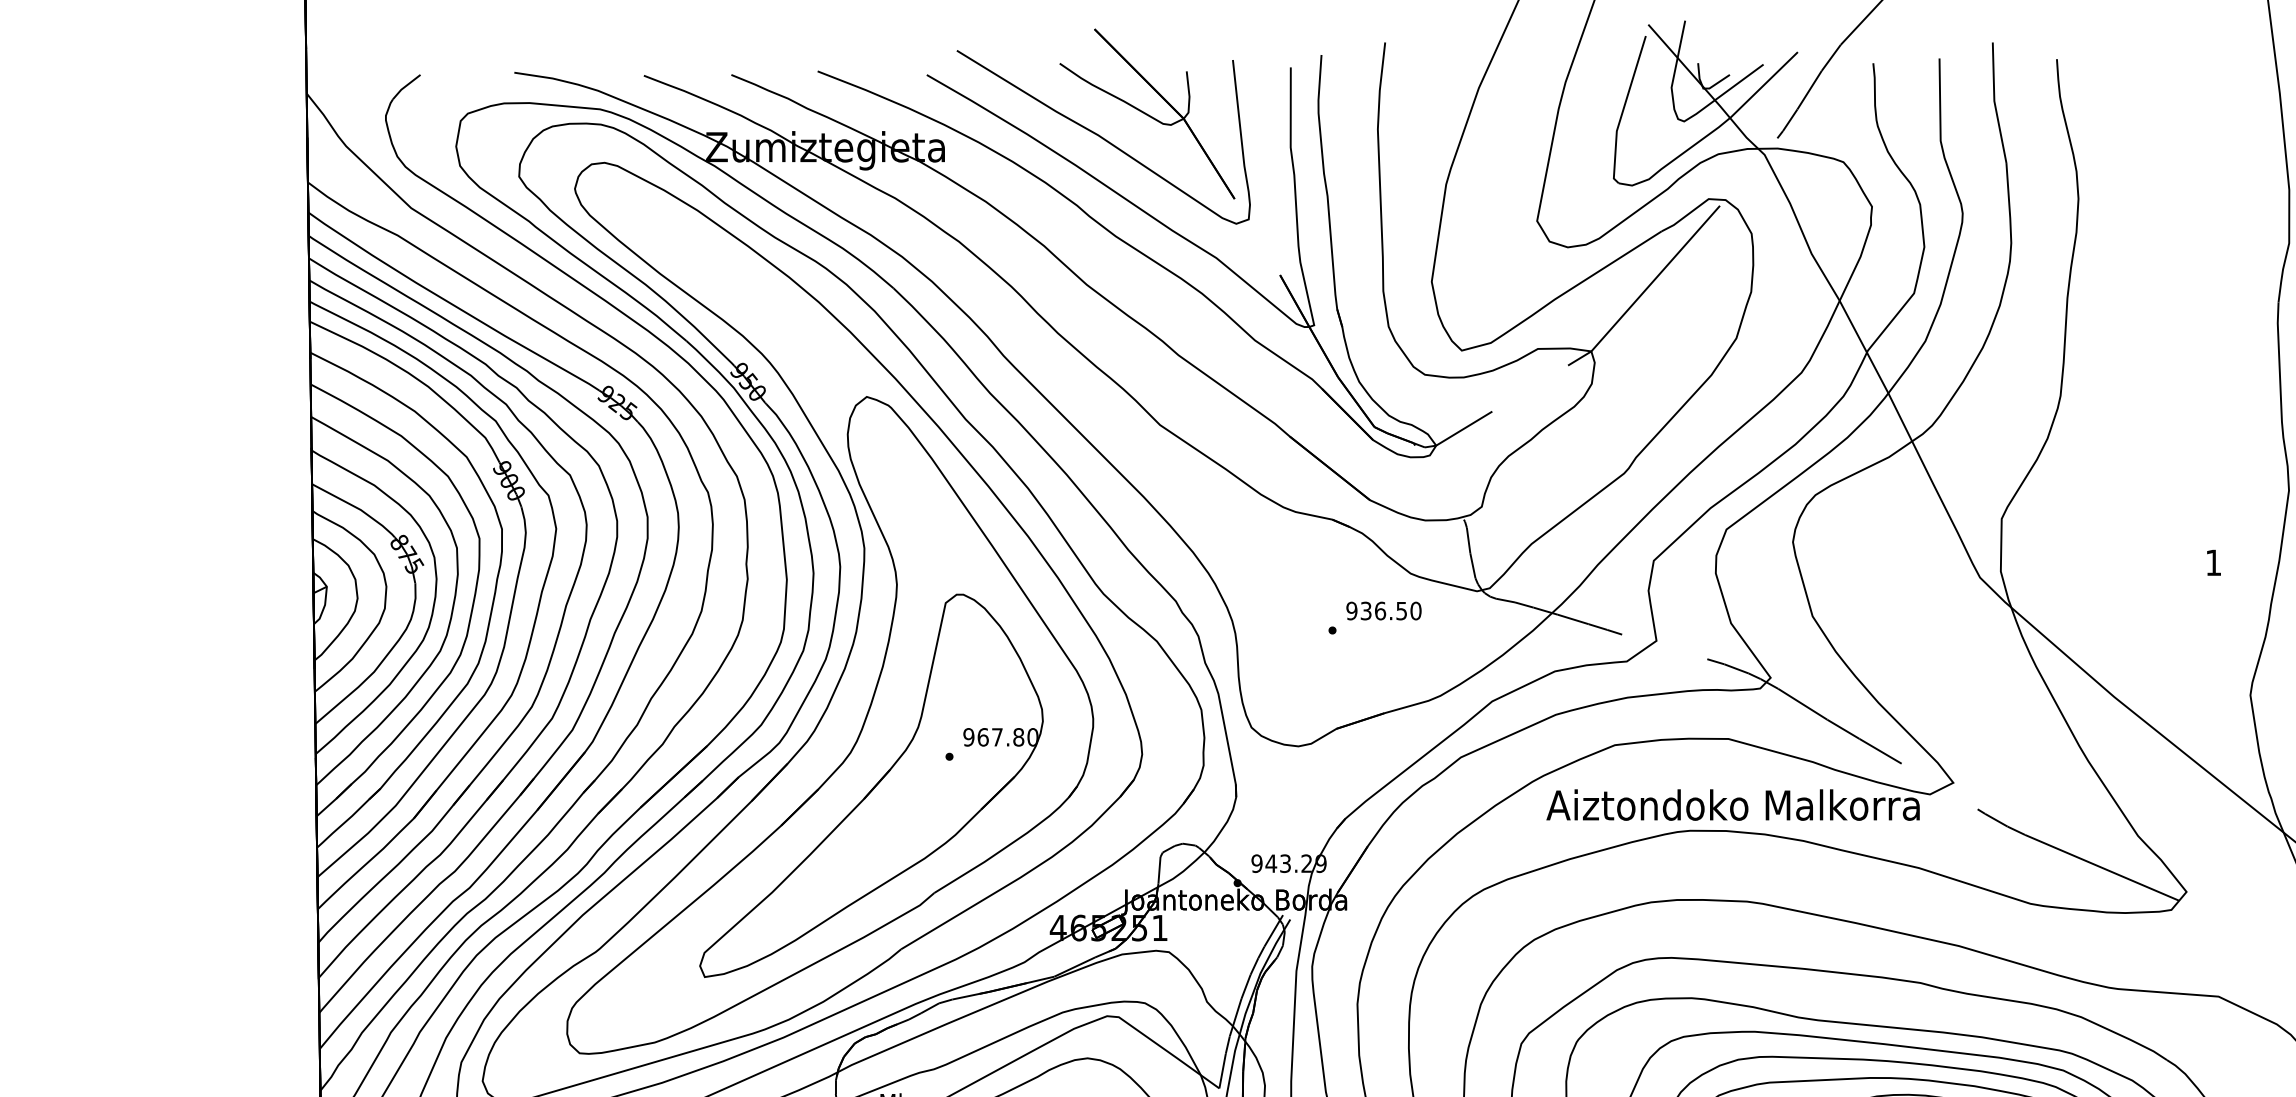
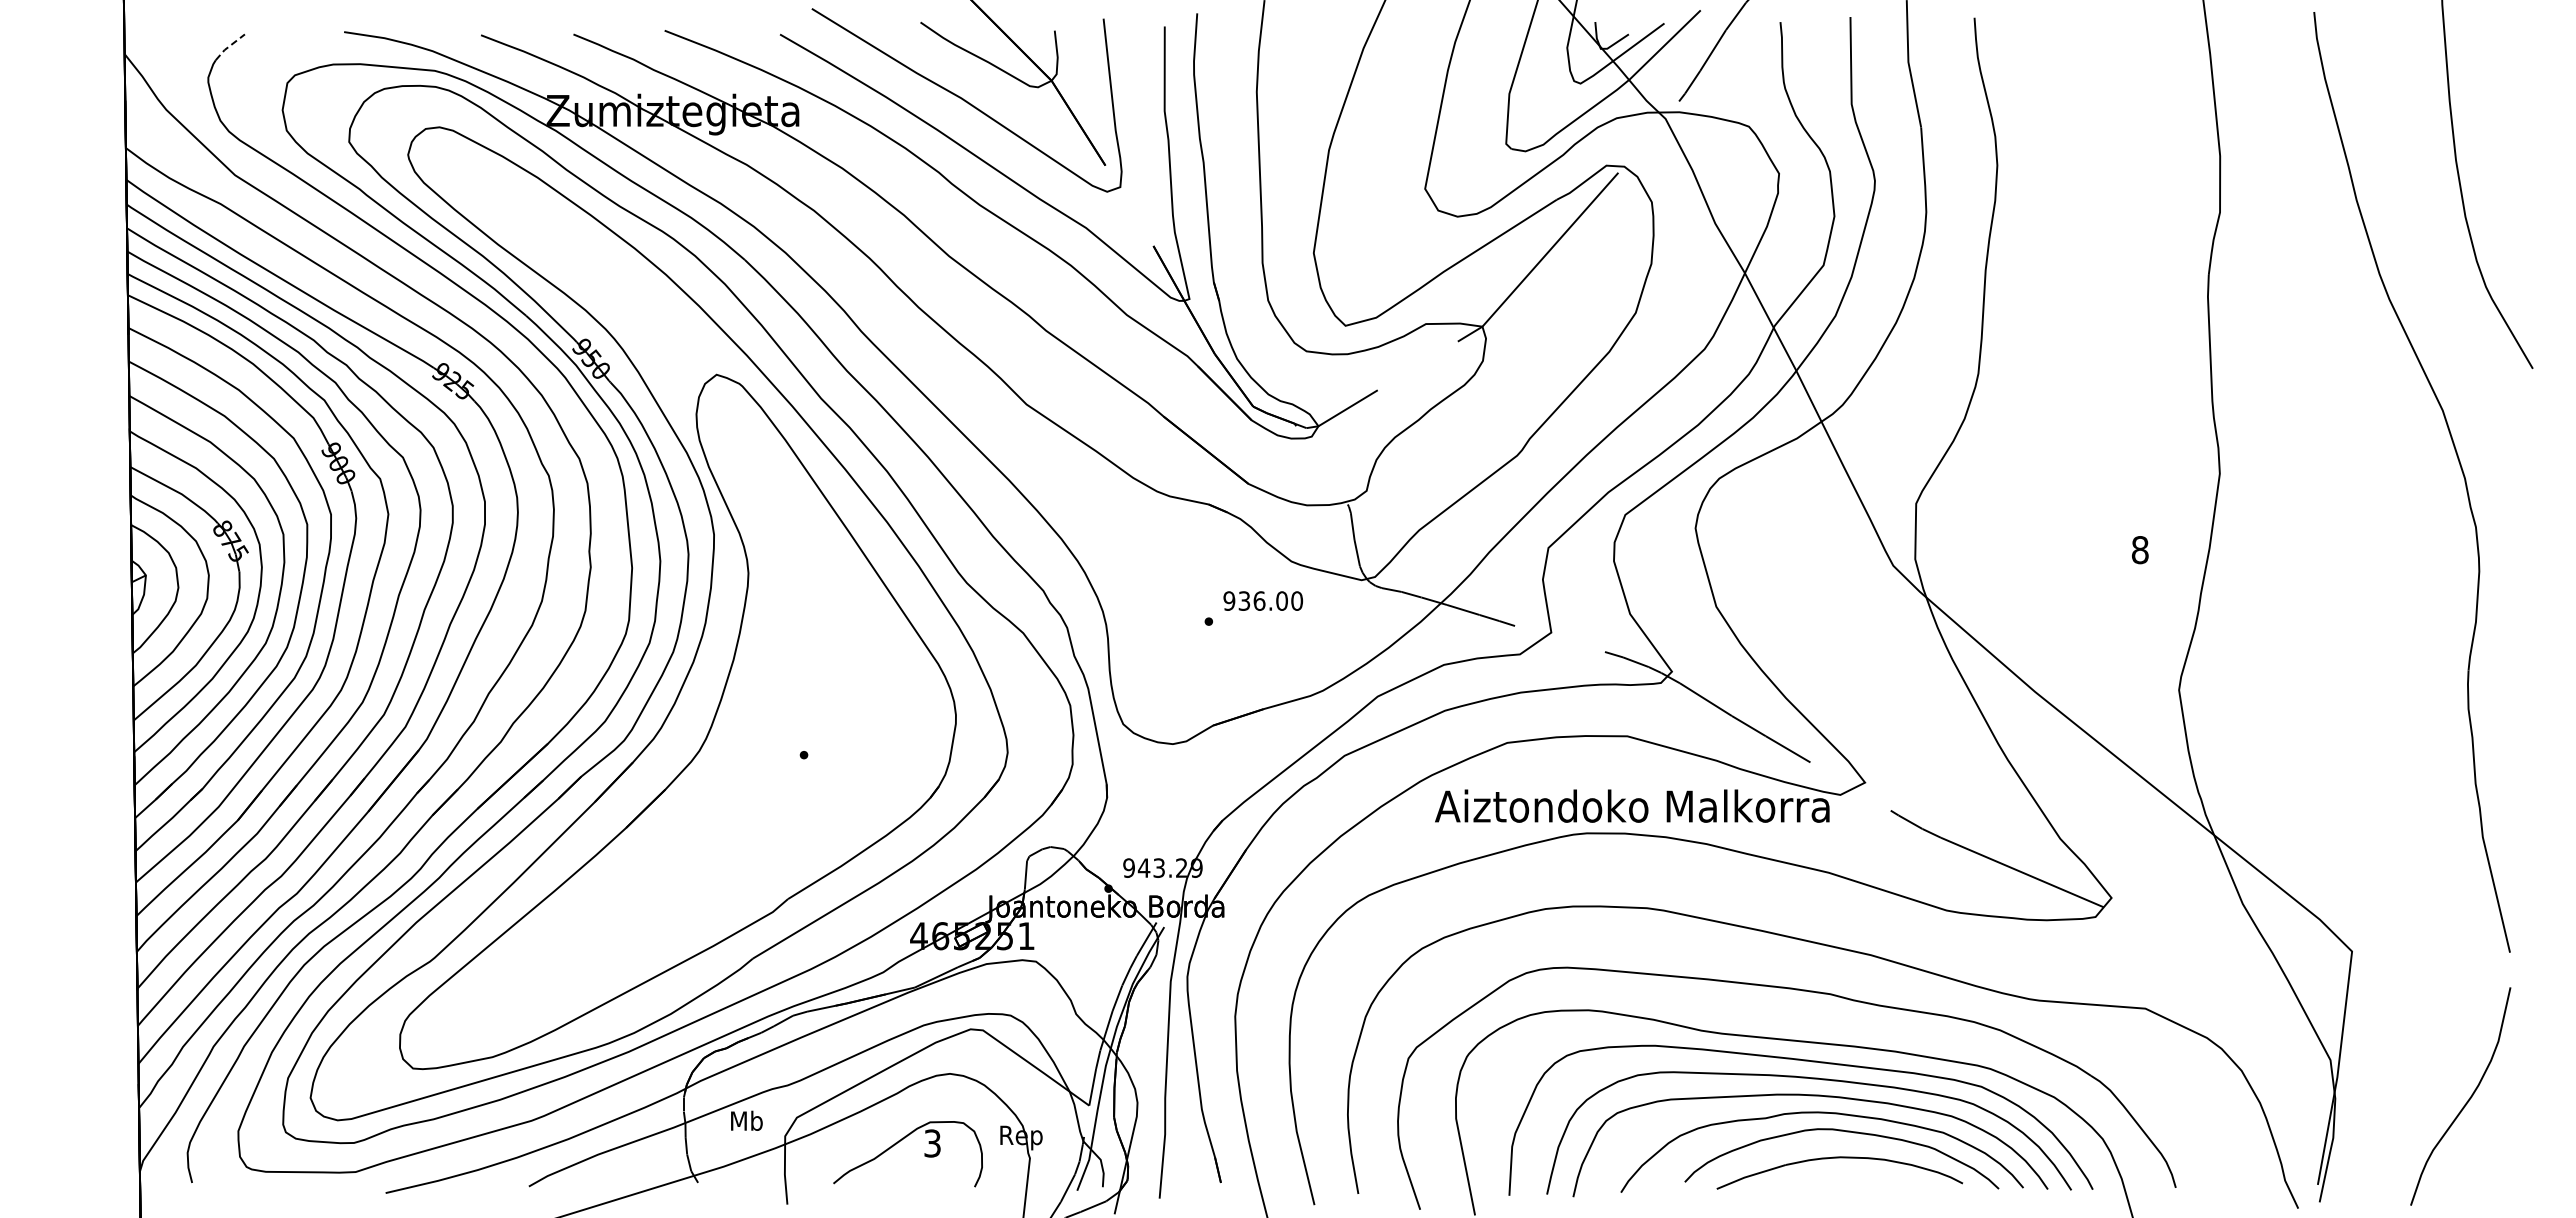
line: (405, 86) -> (229, 46), solid -> dashed
text: (2212, 563) -> (2139, 550), 1 -> 8
text: (1401, 610) -> (1281, 600), 936.50 -> 936.00
part: (871, 785) -> (721, 785), removed

